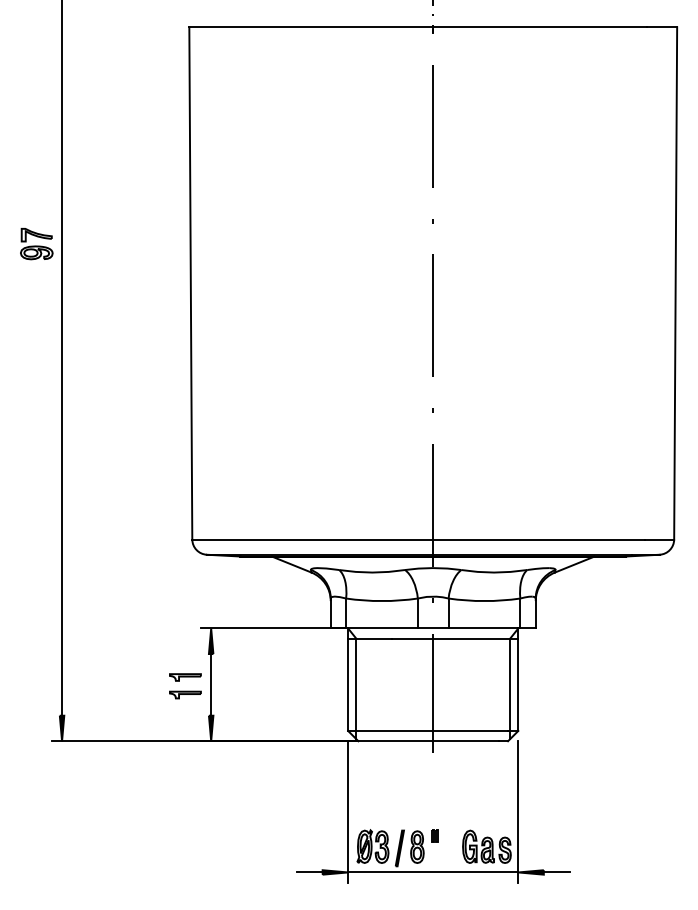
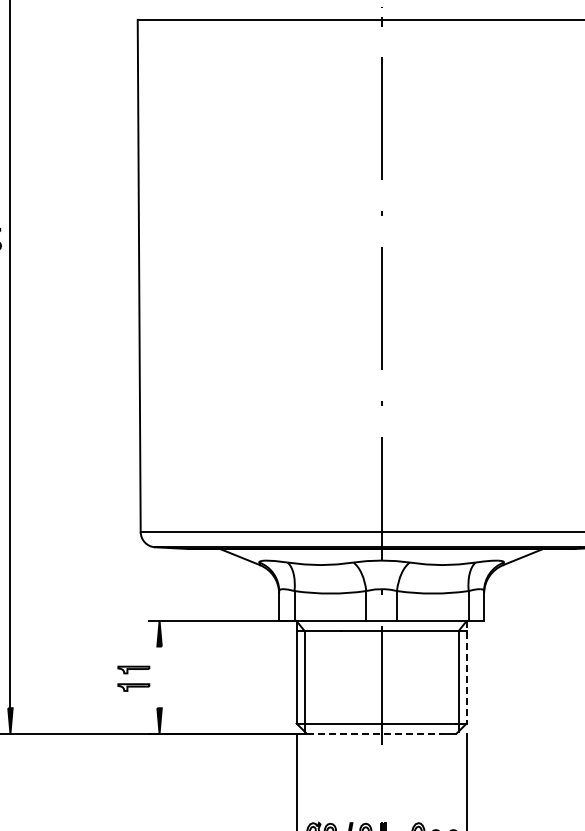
line: (518, 680) -> (466, 673), solid -> dashed
line: (211, 684) -> (159, 677), removed
line: (429, 741) -> (377, 734), solid -> dashed

